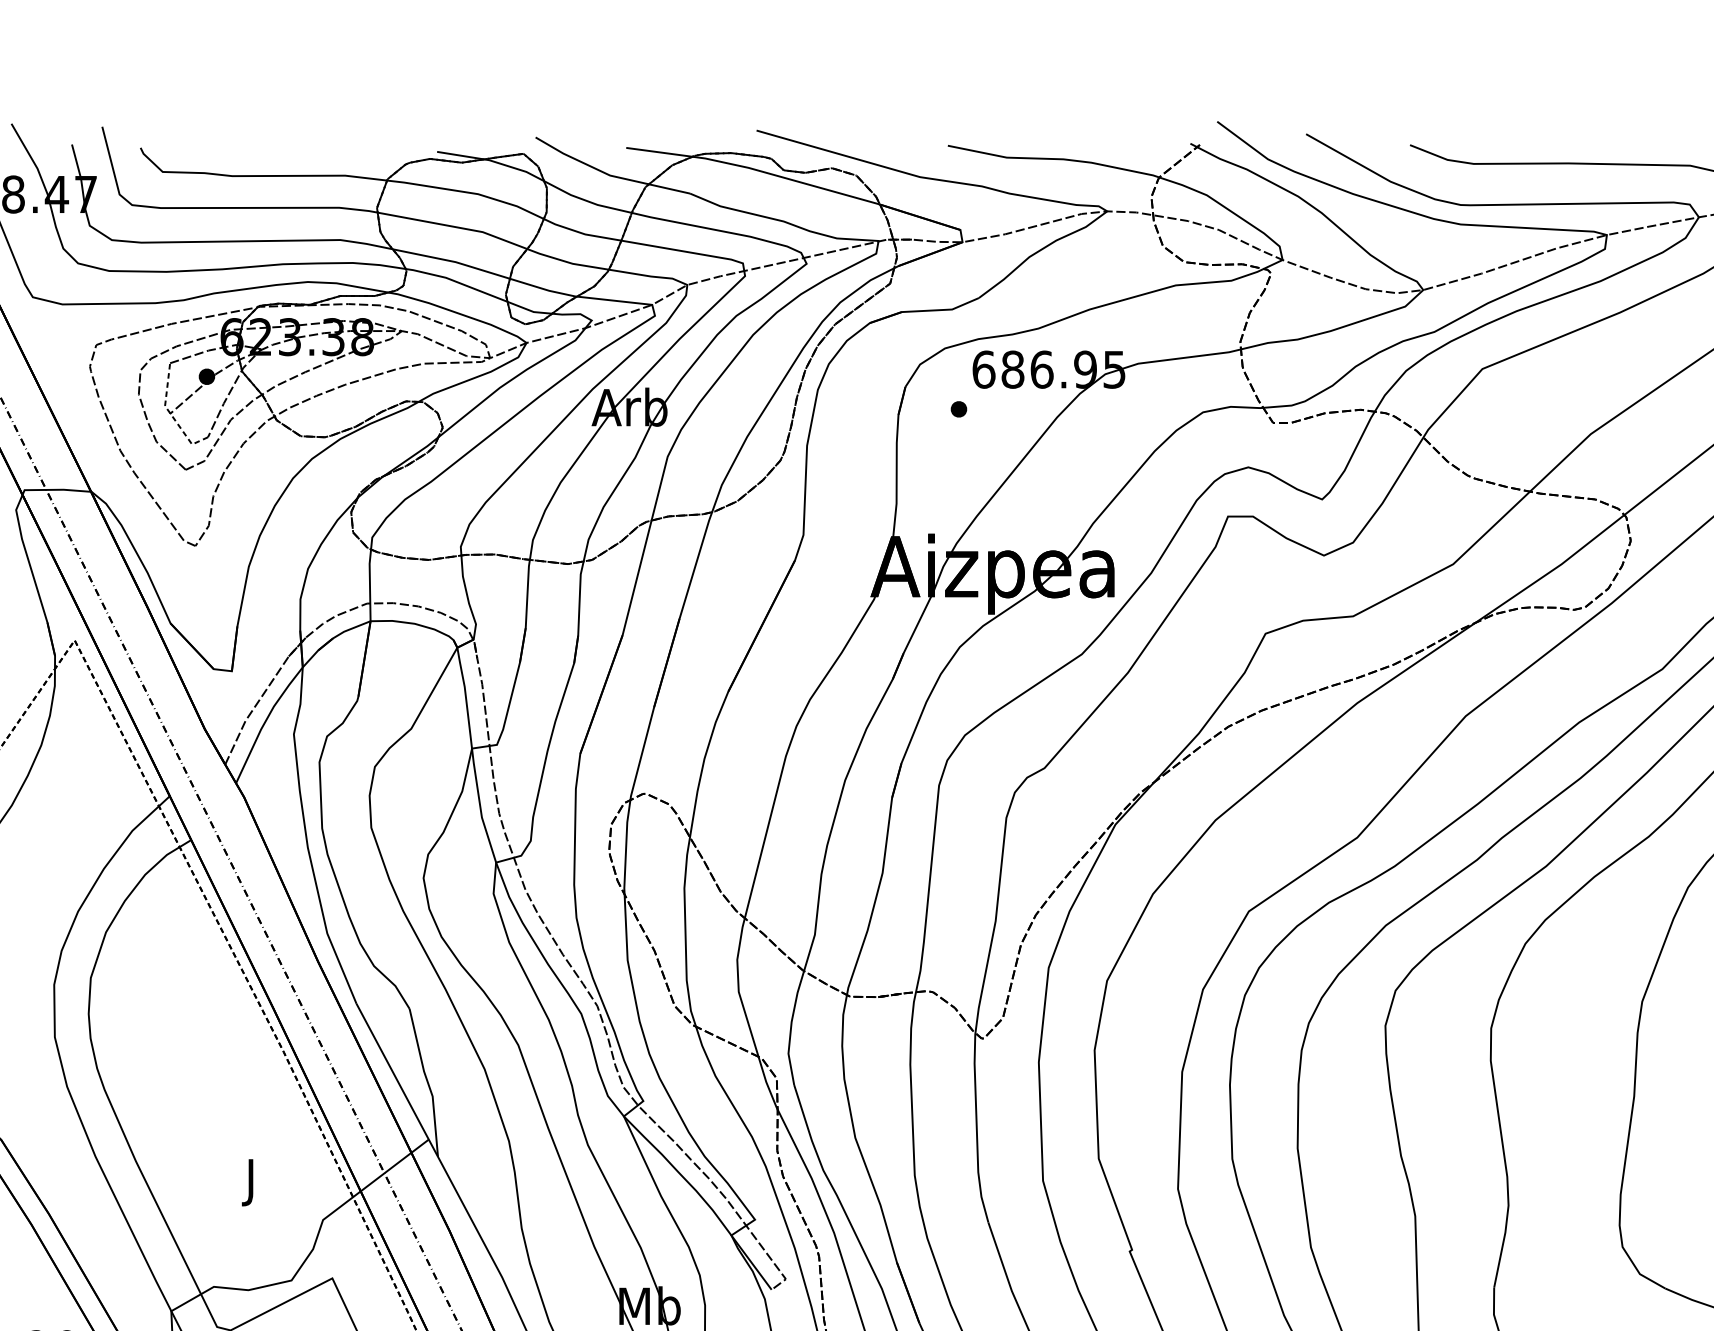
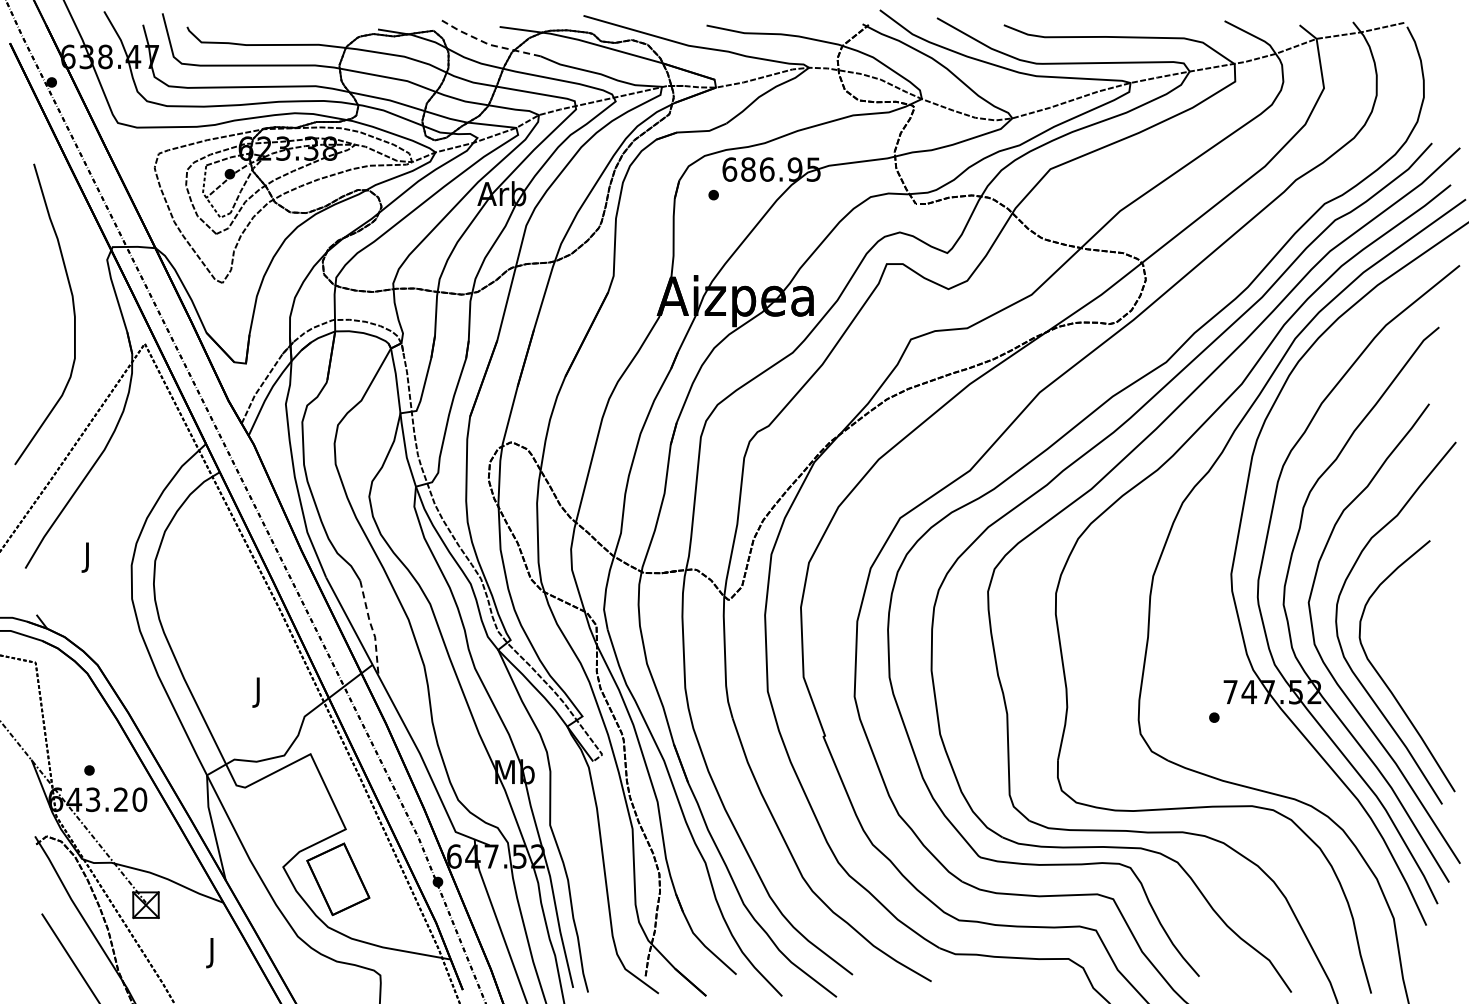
line: (608, 175) -> (488, 44), solid -> dashed
line: (428, 1083) -> (372, 628), solid -> dashed

